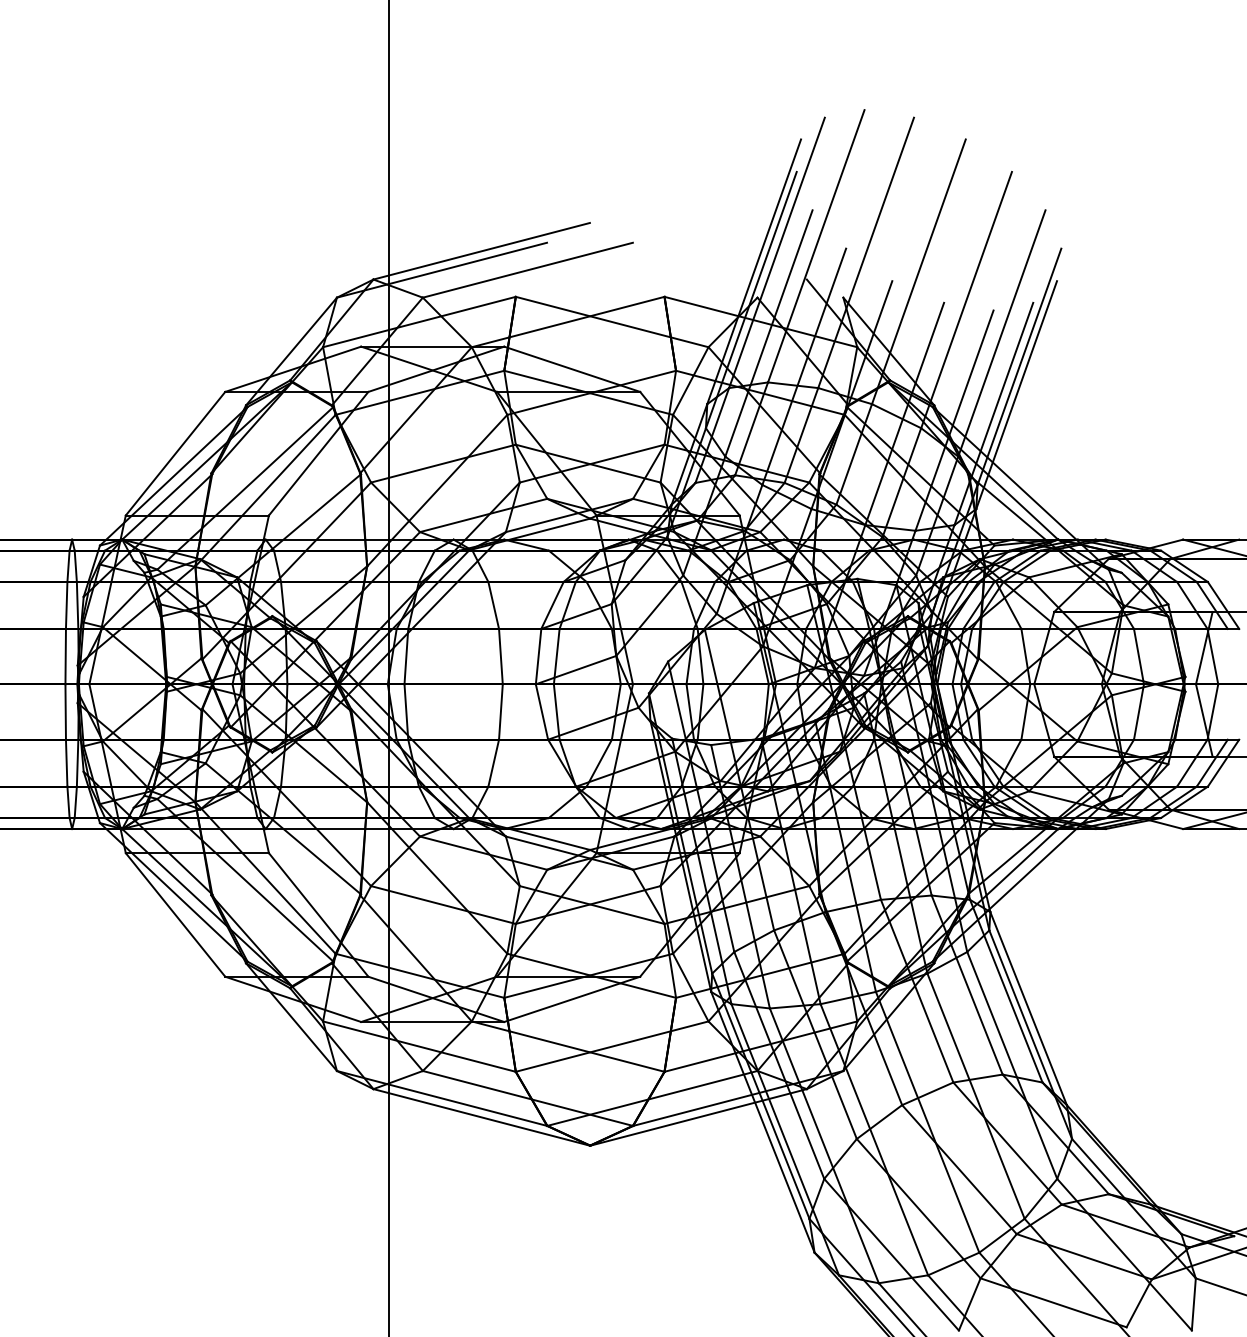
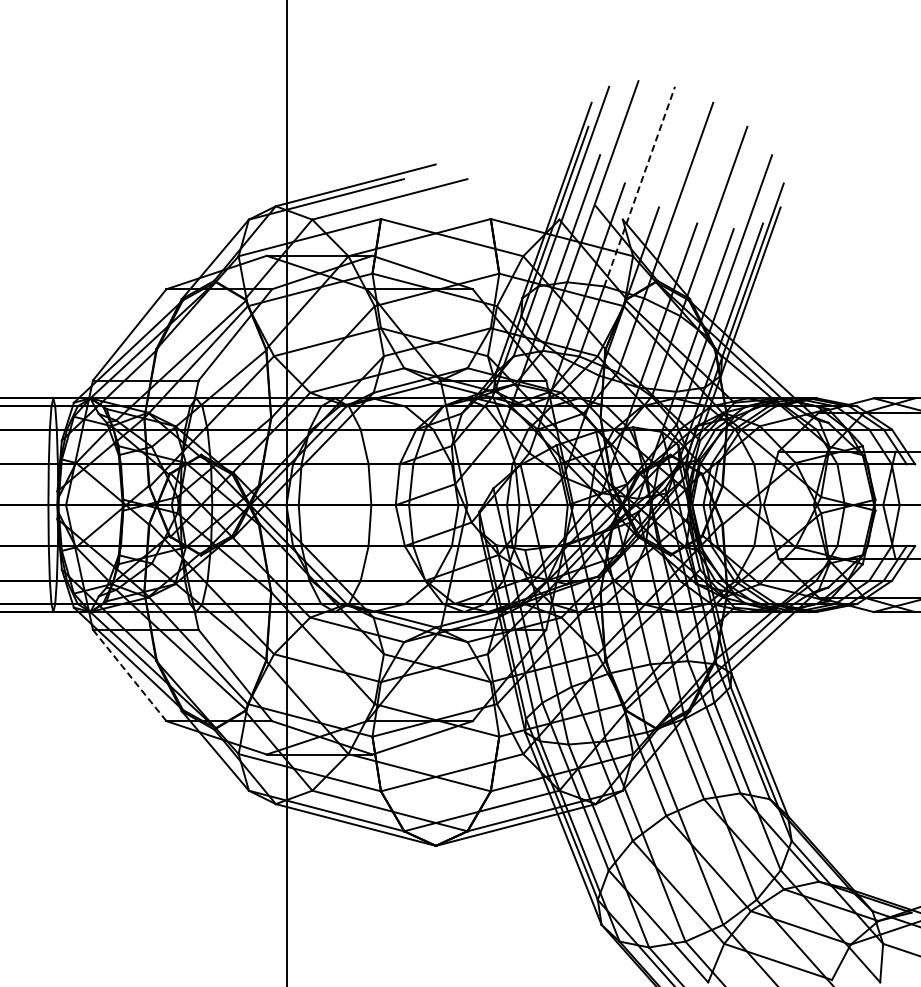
line: (865, 252) -> (639, 186), solid -> dashed
line: (175, 914) -> (129, 675), solid -> dashed

